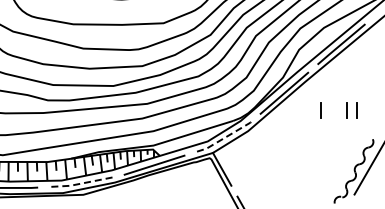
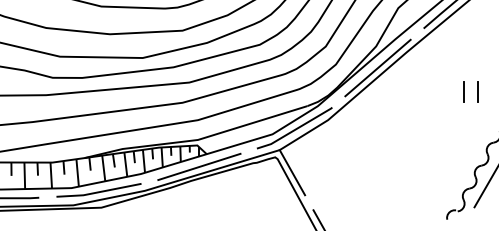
line: (320, 110) -> (427, 91), removed
line: (224, 137) -> (295, 128), dashed -> solid
line: (80, 183) -> (97, 192), dashed -> solid

